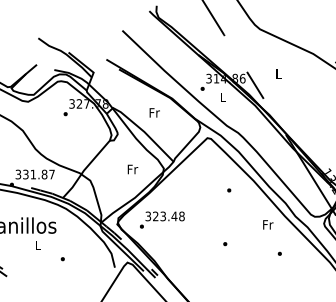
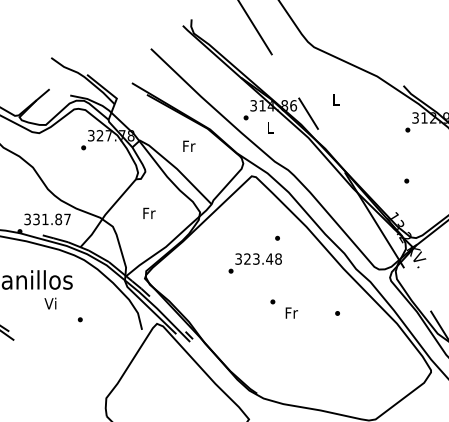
text: (133, 168) -> (149, 212), moved
text: (161, 220) -> (254, 263), moved
text: (267, 224) -> (291, 312), moved
text: (37, 245) -> (50, 303), L -> Vi

